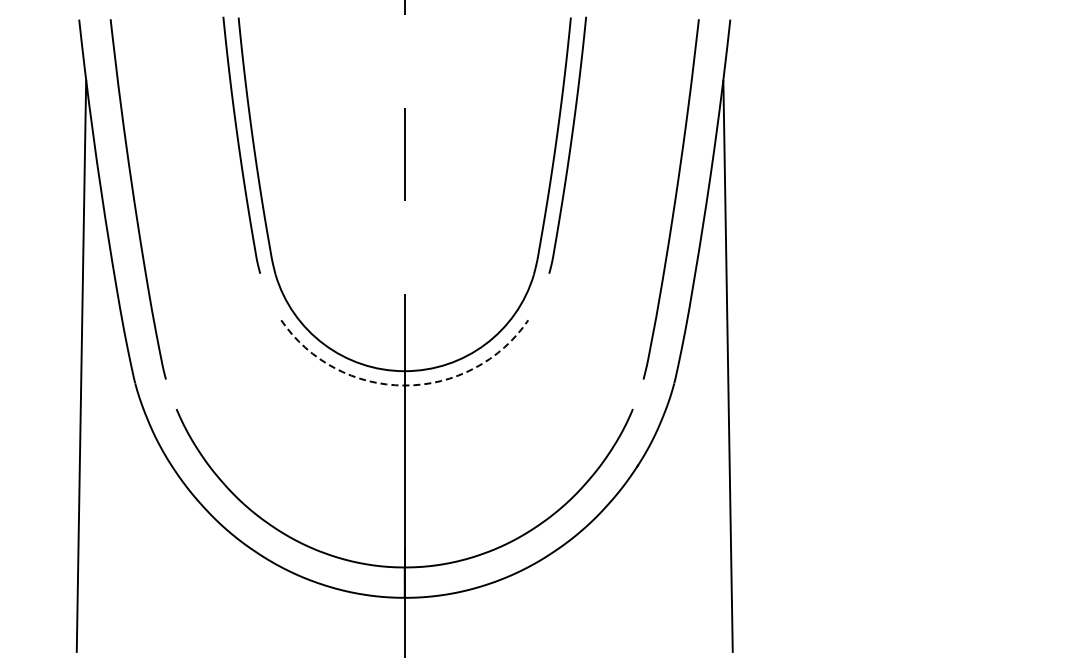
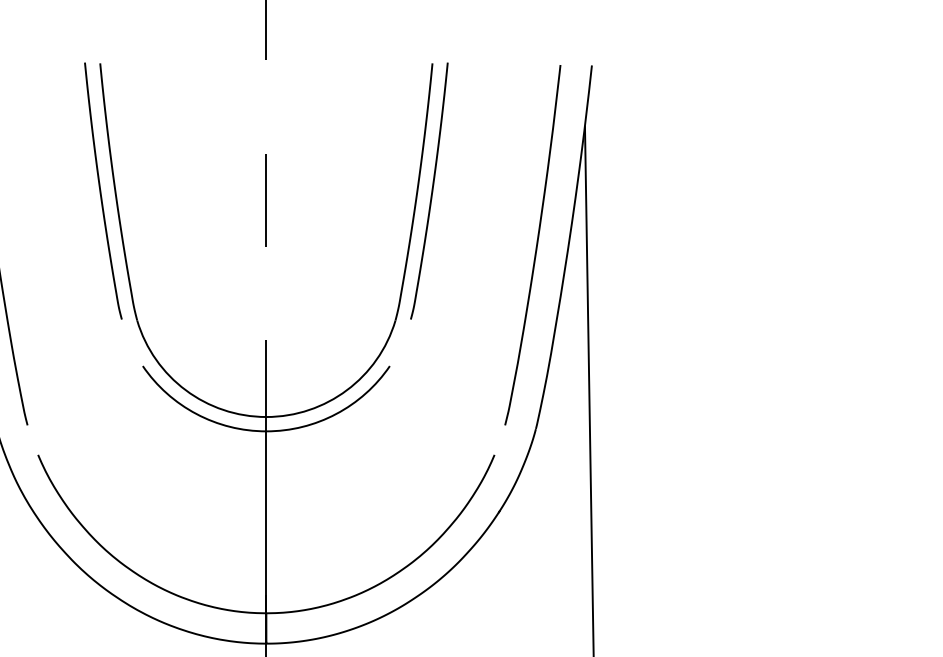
arc: (404, 385) -> (266, 431), dashed -> solid

